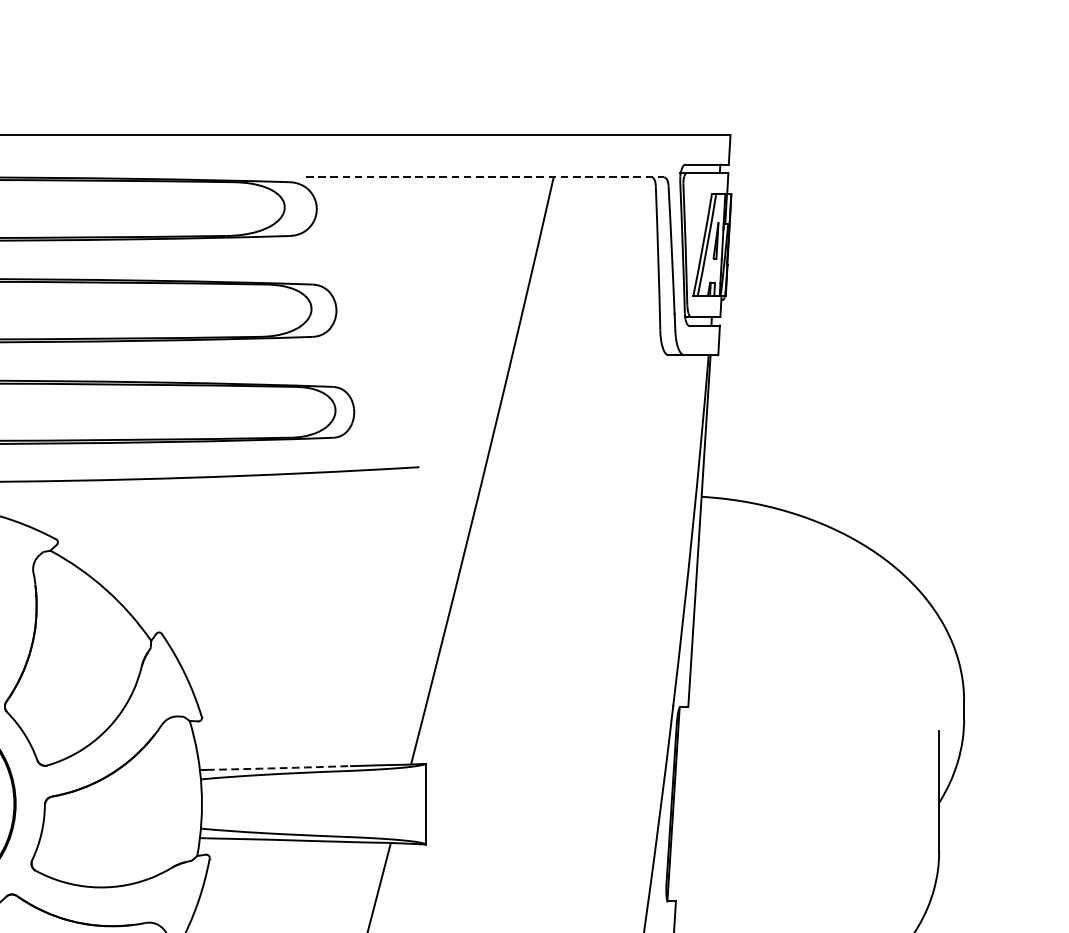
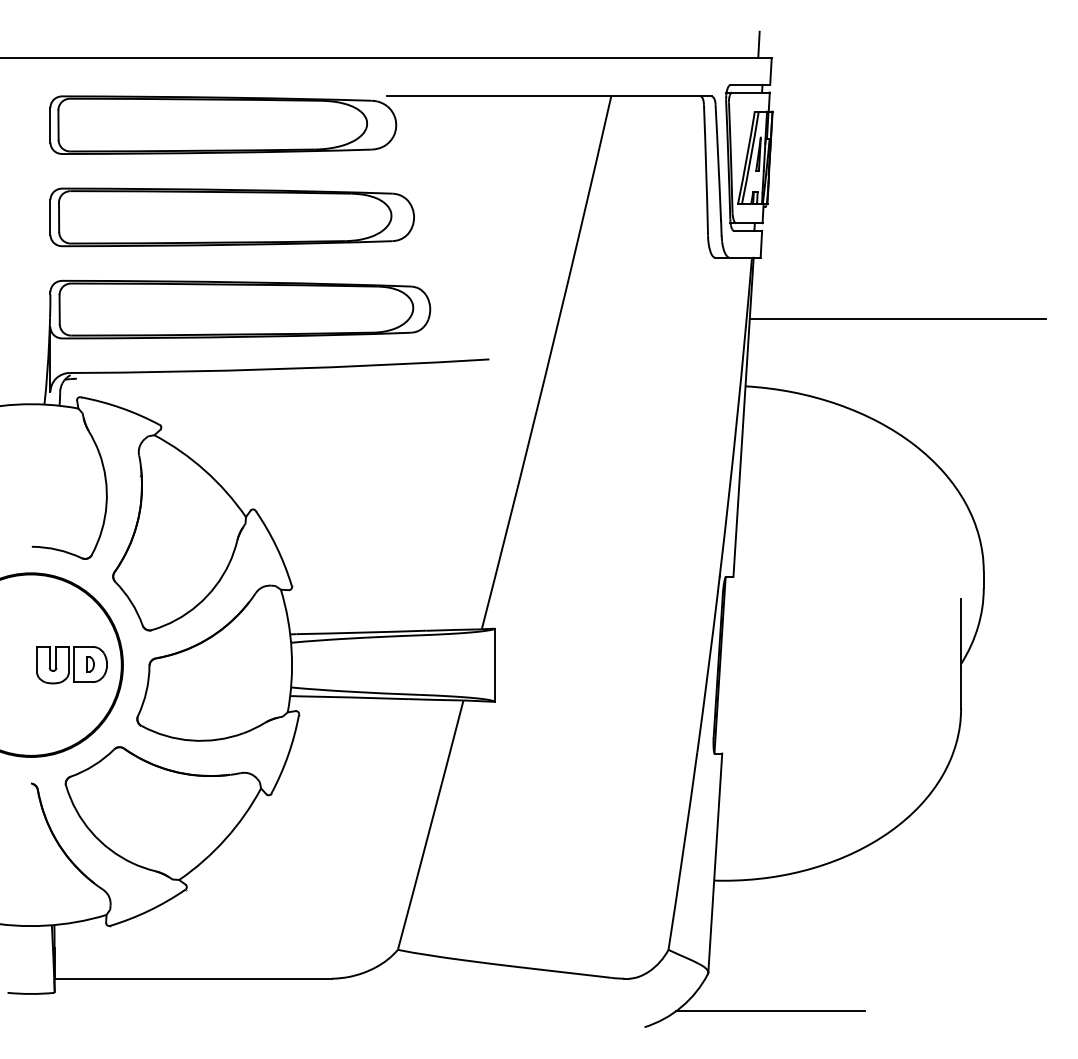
line: (715, 120) -> (758, 44), added
line: (485, 177) -> (549, 96), dashed -> solid
line: (869, 423) -> (897, 319), added
arc: (278, 768) -> (361, 632), dashed -> solid

